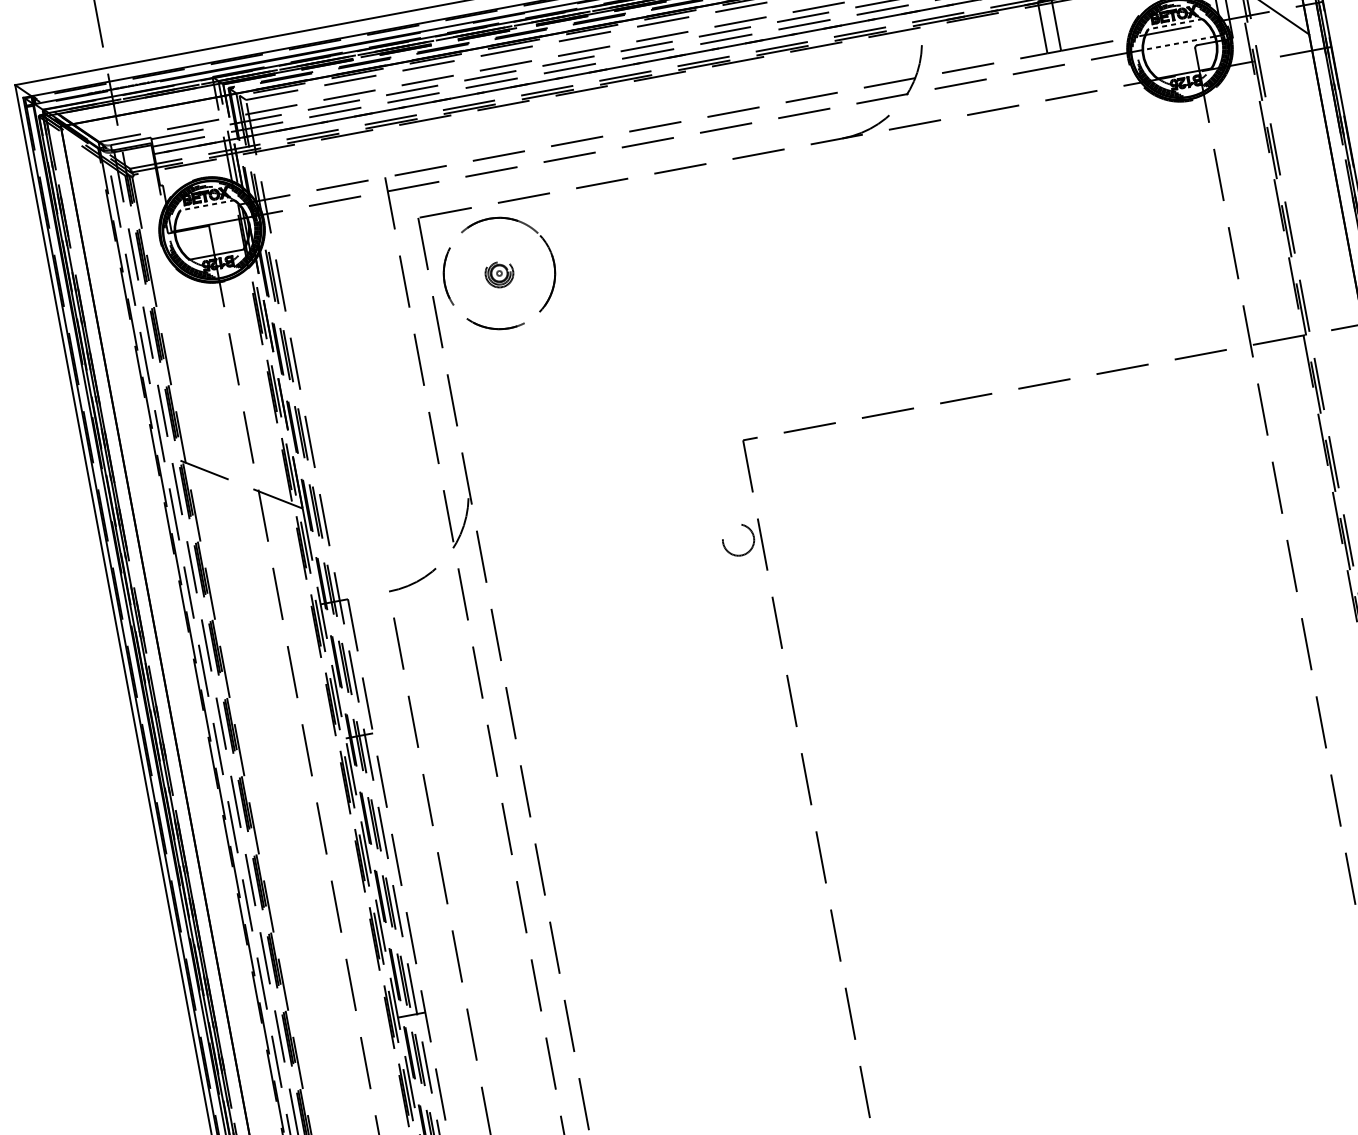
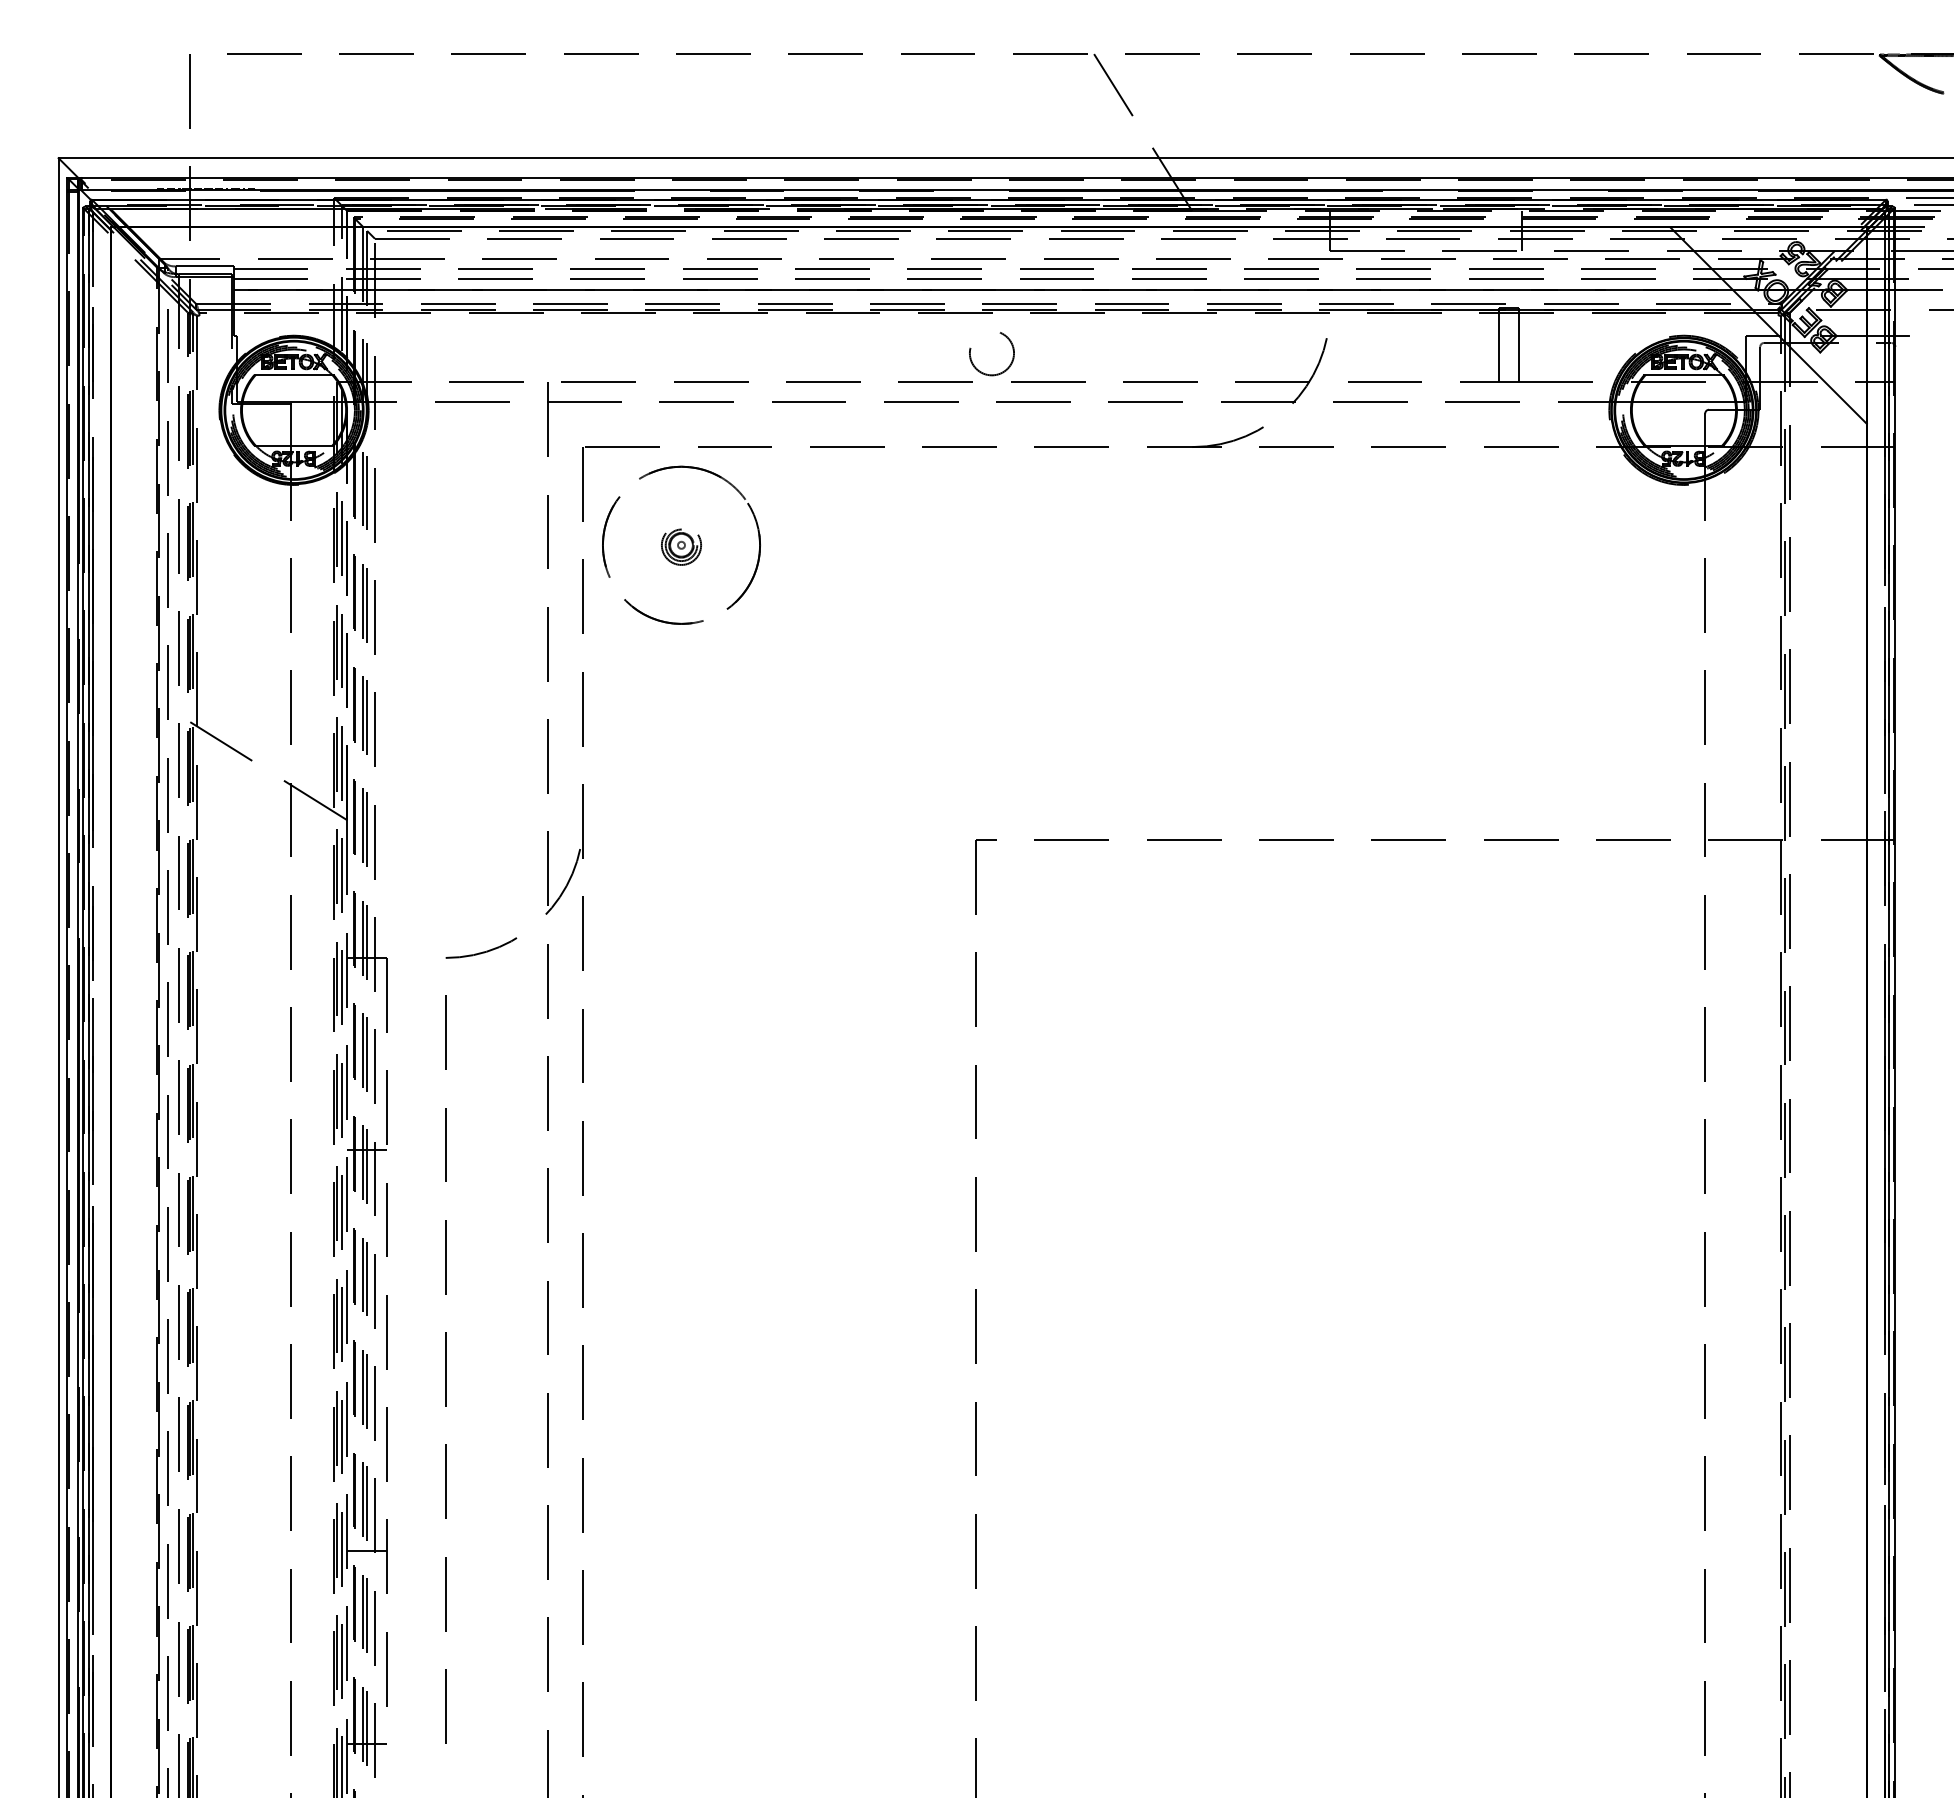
line: (1175, 23) -> (1683, 374), dashed -> solid
line: (1178, 43) -> (1683, 402), dashed -> solid
line: (207, 204) -> (294, 374), dashed -> solid
circle: (738, 541) -> (991, 354), moved

